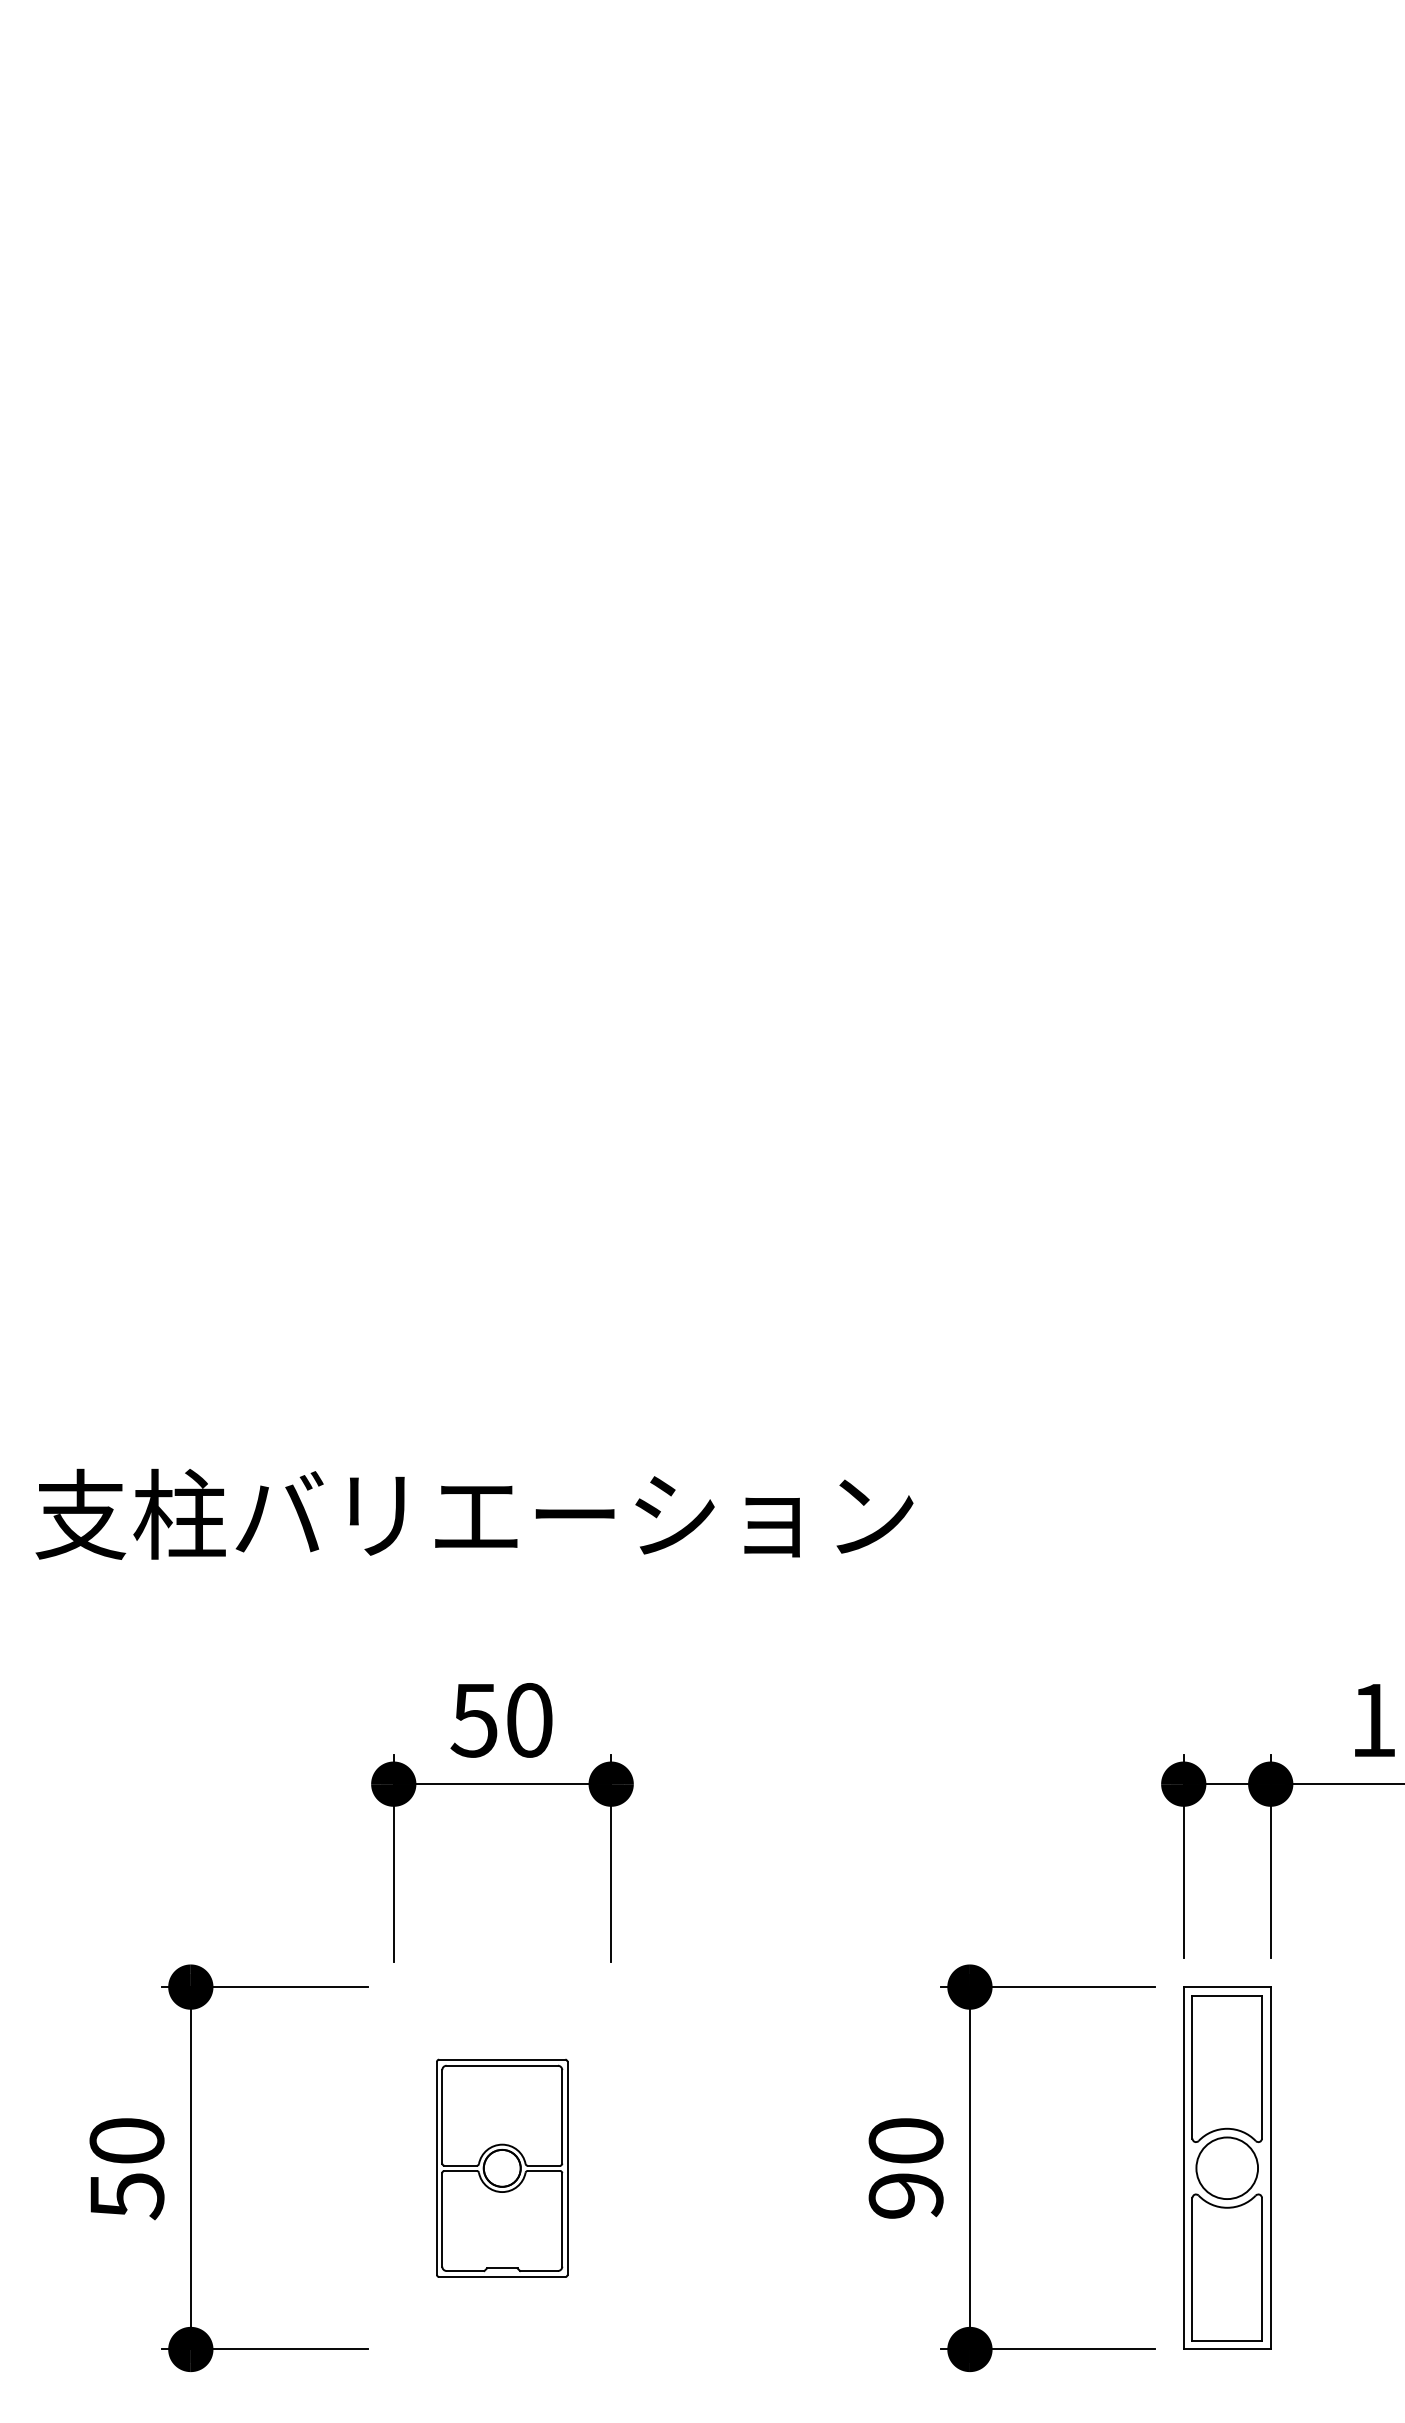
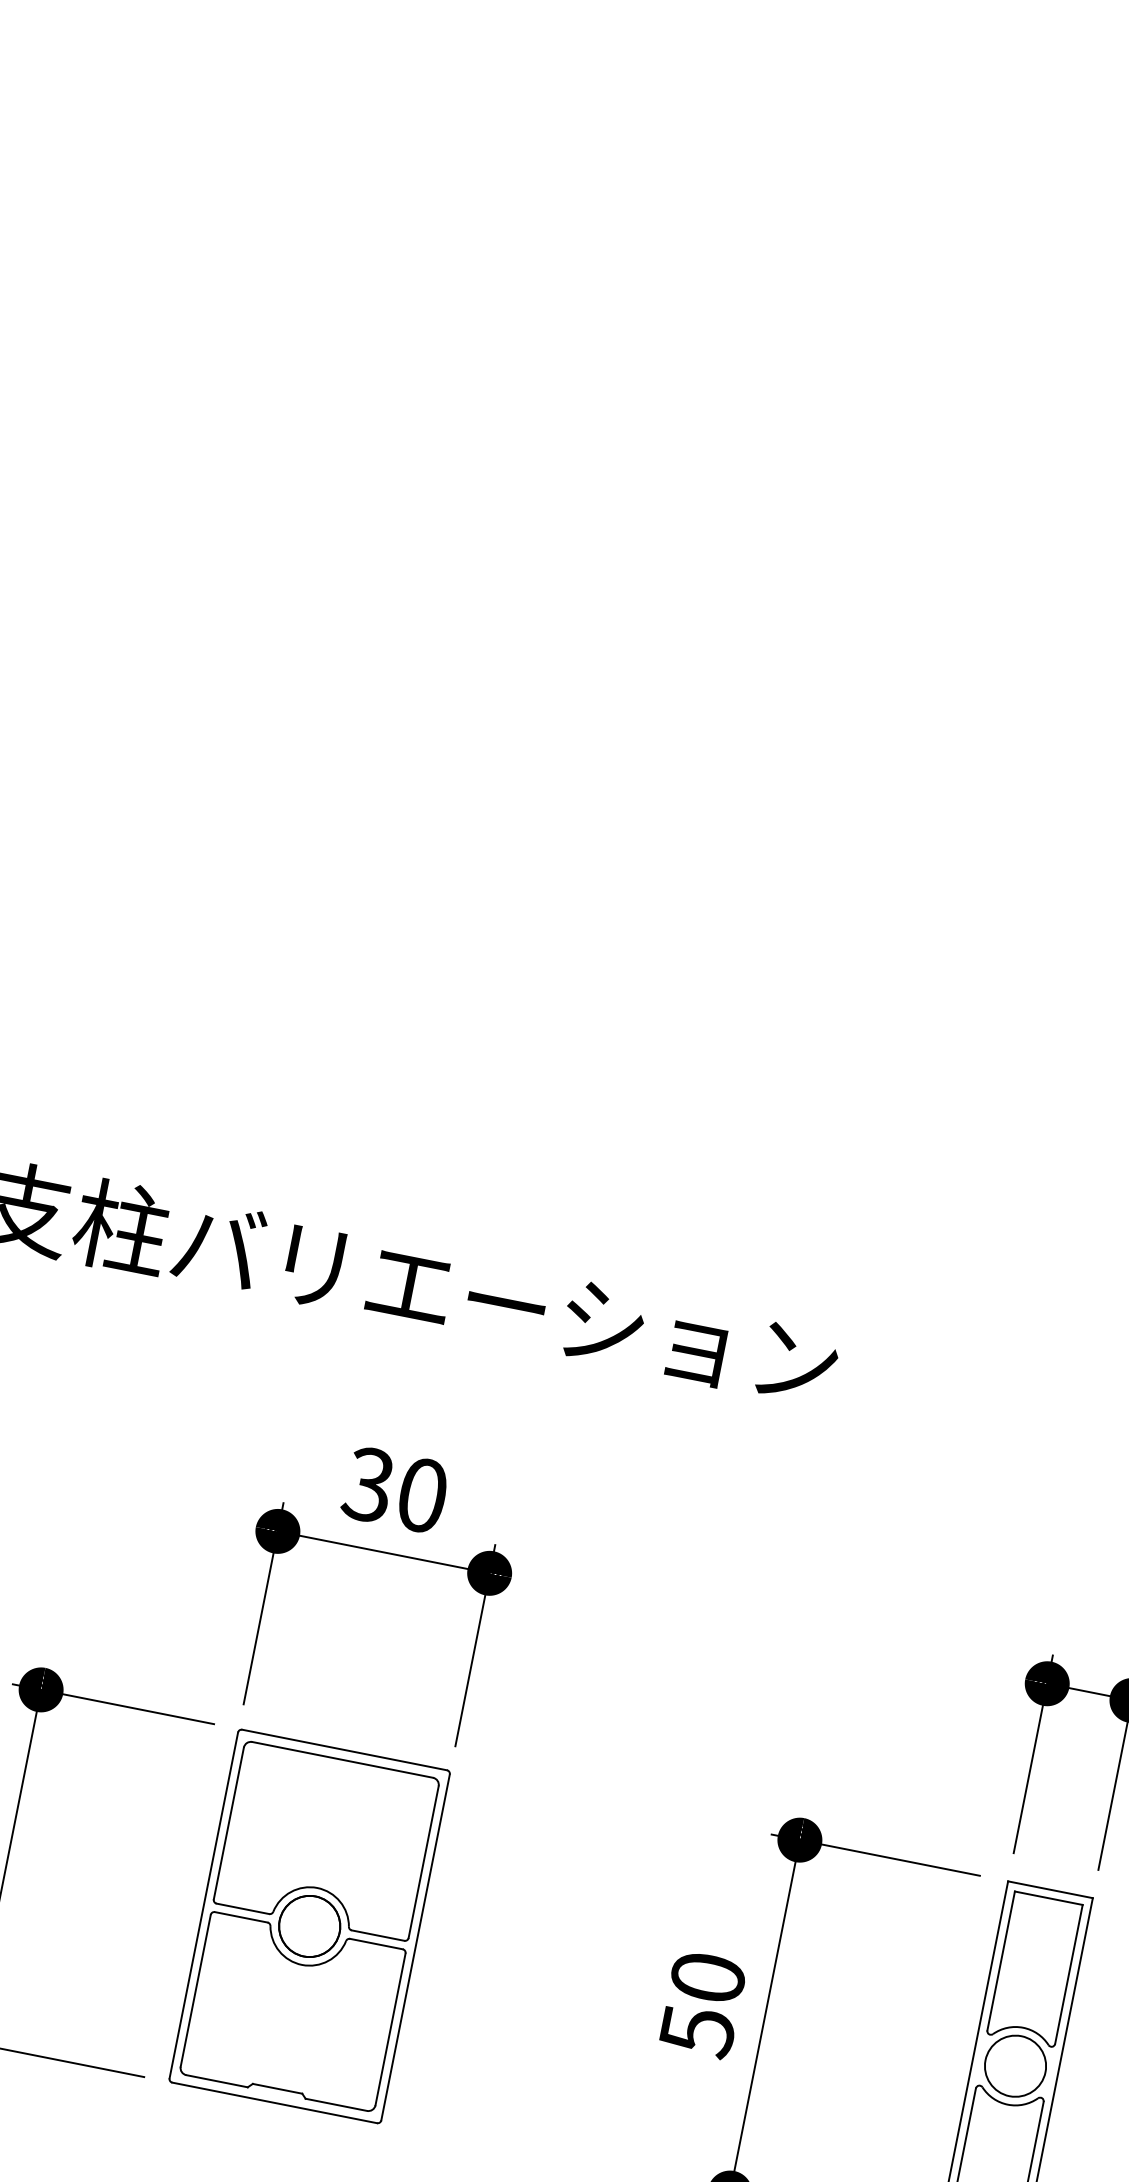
text: (473, 1720) -> (367, 1484), 50 -> 30
part: (501, 2168) -> (308, 1926), size x1.67
text: (905, 2196) -> (696, 2031), 90 -> 50

